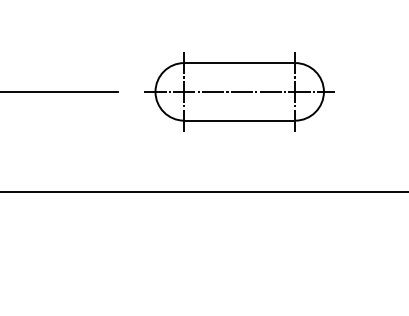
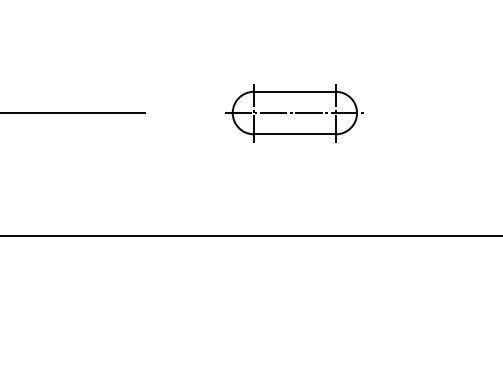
part: (239, 91) -> (294, 112), size x0.6

